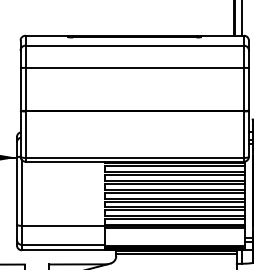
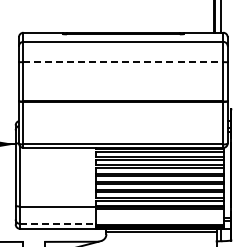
line: (134, 68) -> (123, 62), solid -> dashed
line: (63, 244) -> (58, 223), solid -> dashed

